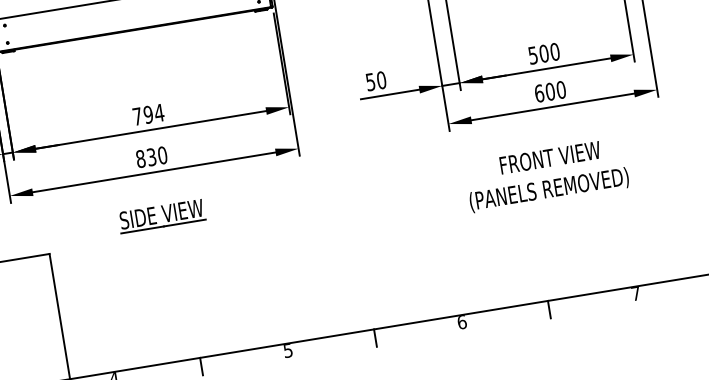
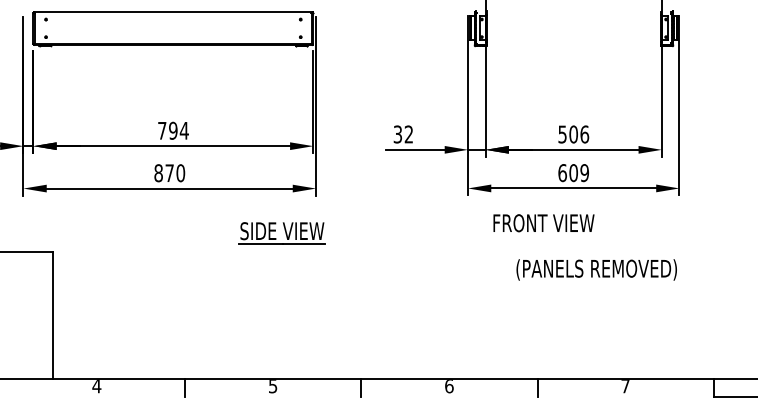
text: (554, 51) -> (584, 134), 500 -> 506
text: (376, 81) -> (403, 134), 50 -> 32
text: (561, 90) -> (584, 173), 600 -> 609
text: (151, 157) -> (169, 173), 830 -> 870
text: (549, 158) -> (543, 223), moved
text: (549, 189) -> (596, 269), moved
part: (161, 216) -> (281, 233), moved

